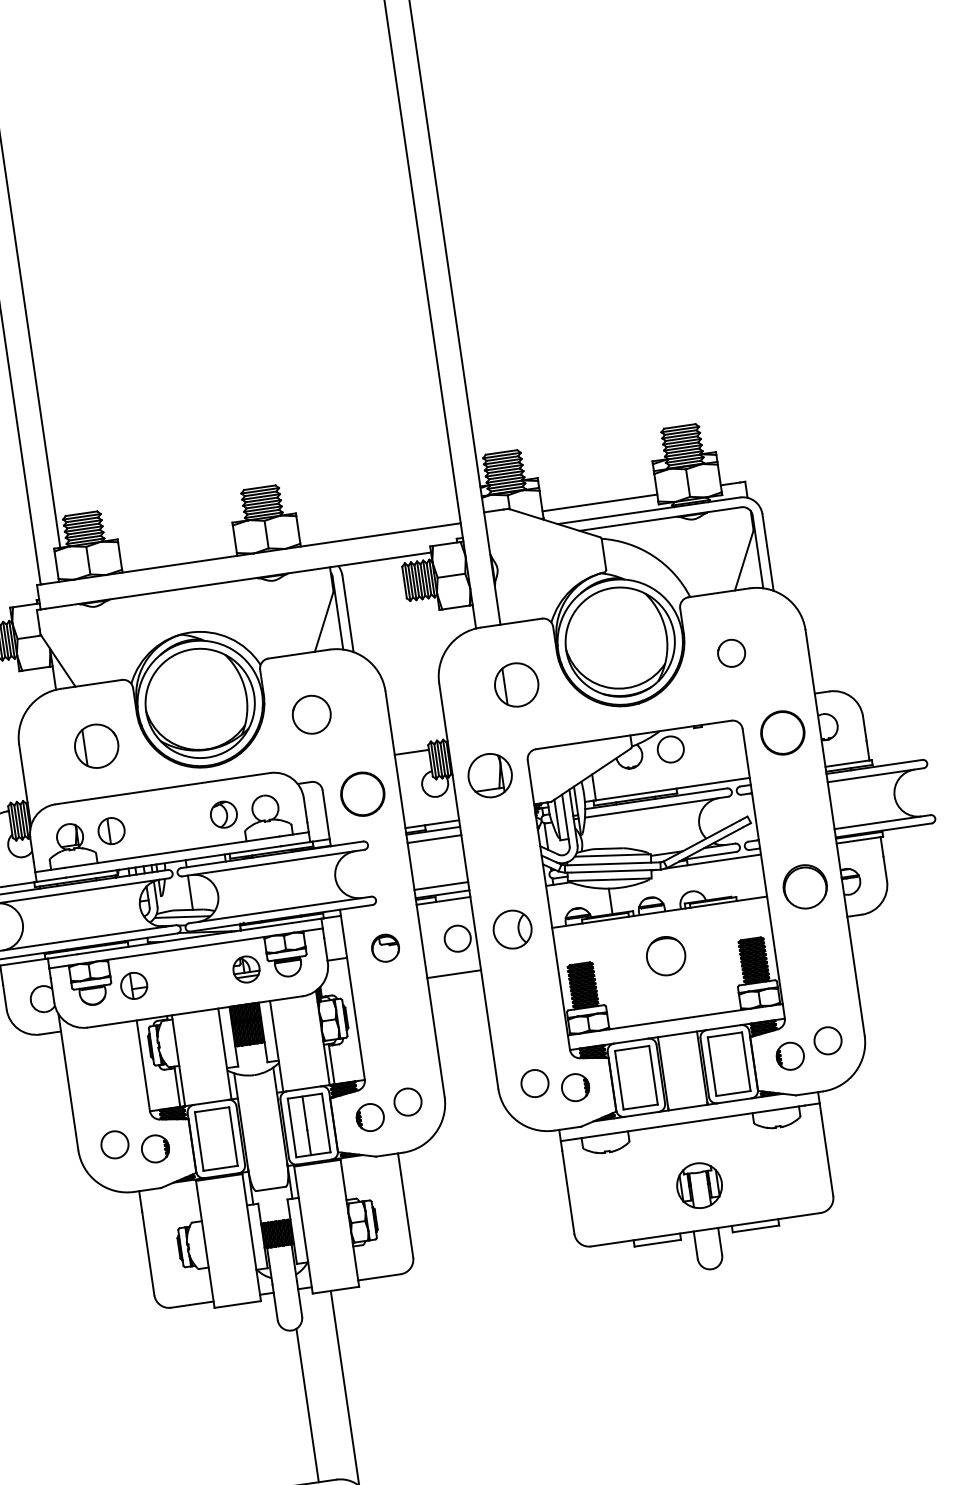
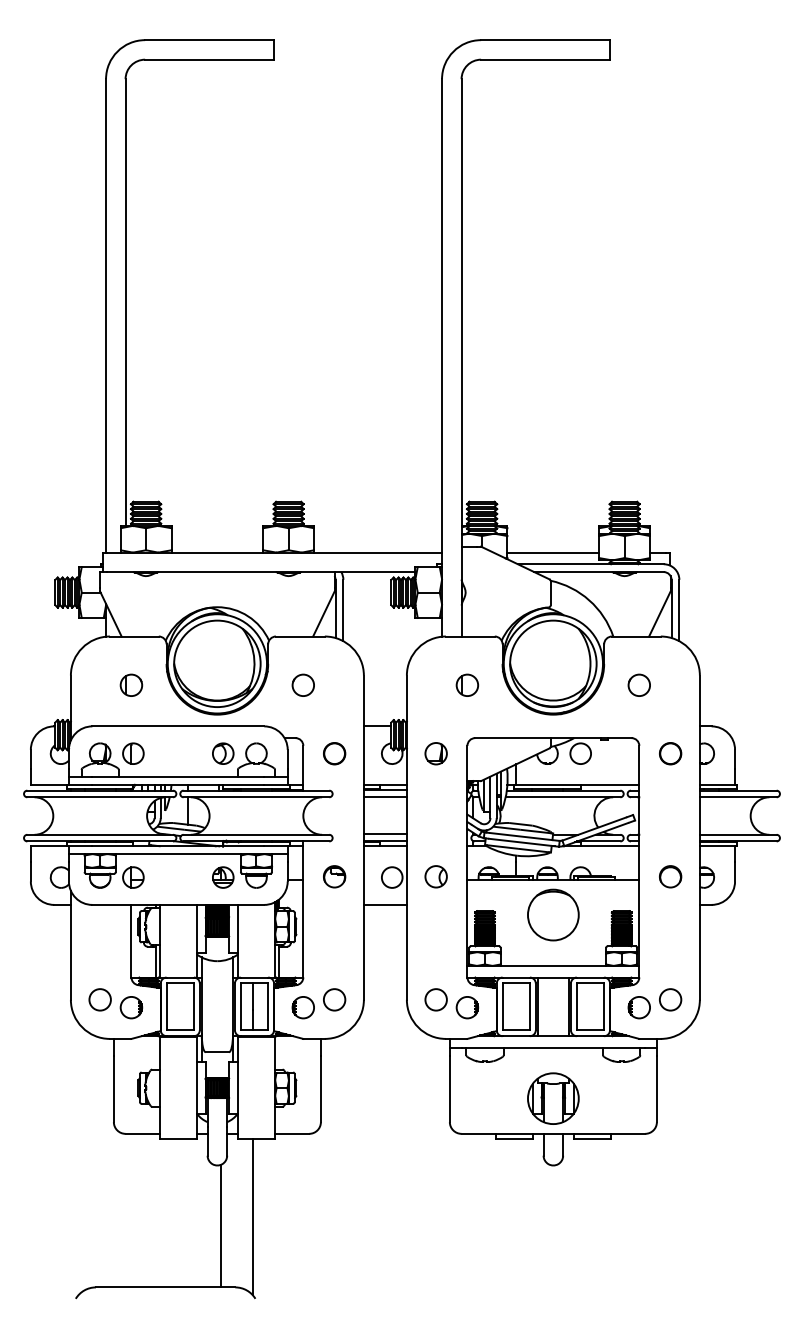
part: (516, 683) -> (467, 684), size x0.62
circle: (310, 713) -> (302, 684), size x0.71
circle: (783, 732) -> (670, 753), size x0.62
part: (96, 744) -> (131, 684), size x0.62
part: (489, 775) -> (435, 753), size x0.62
circle: (362, 794) -> (334, 753), size x0.62
circle: (805, 886) -> (670, 876), size x0.62
part: (511, 929) -> (435, 876), size x0.71
part: (666, 955) -> (553, 914), size x1.67
part: (699, 1185) -> (553, 1098), size x1.43

